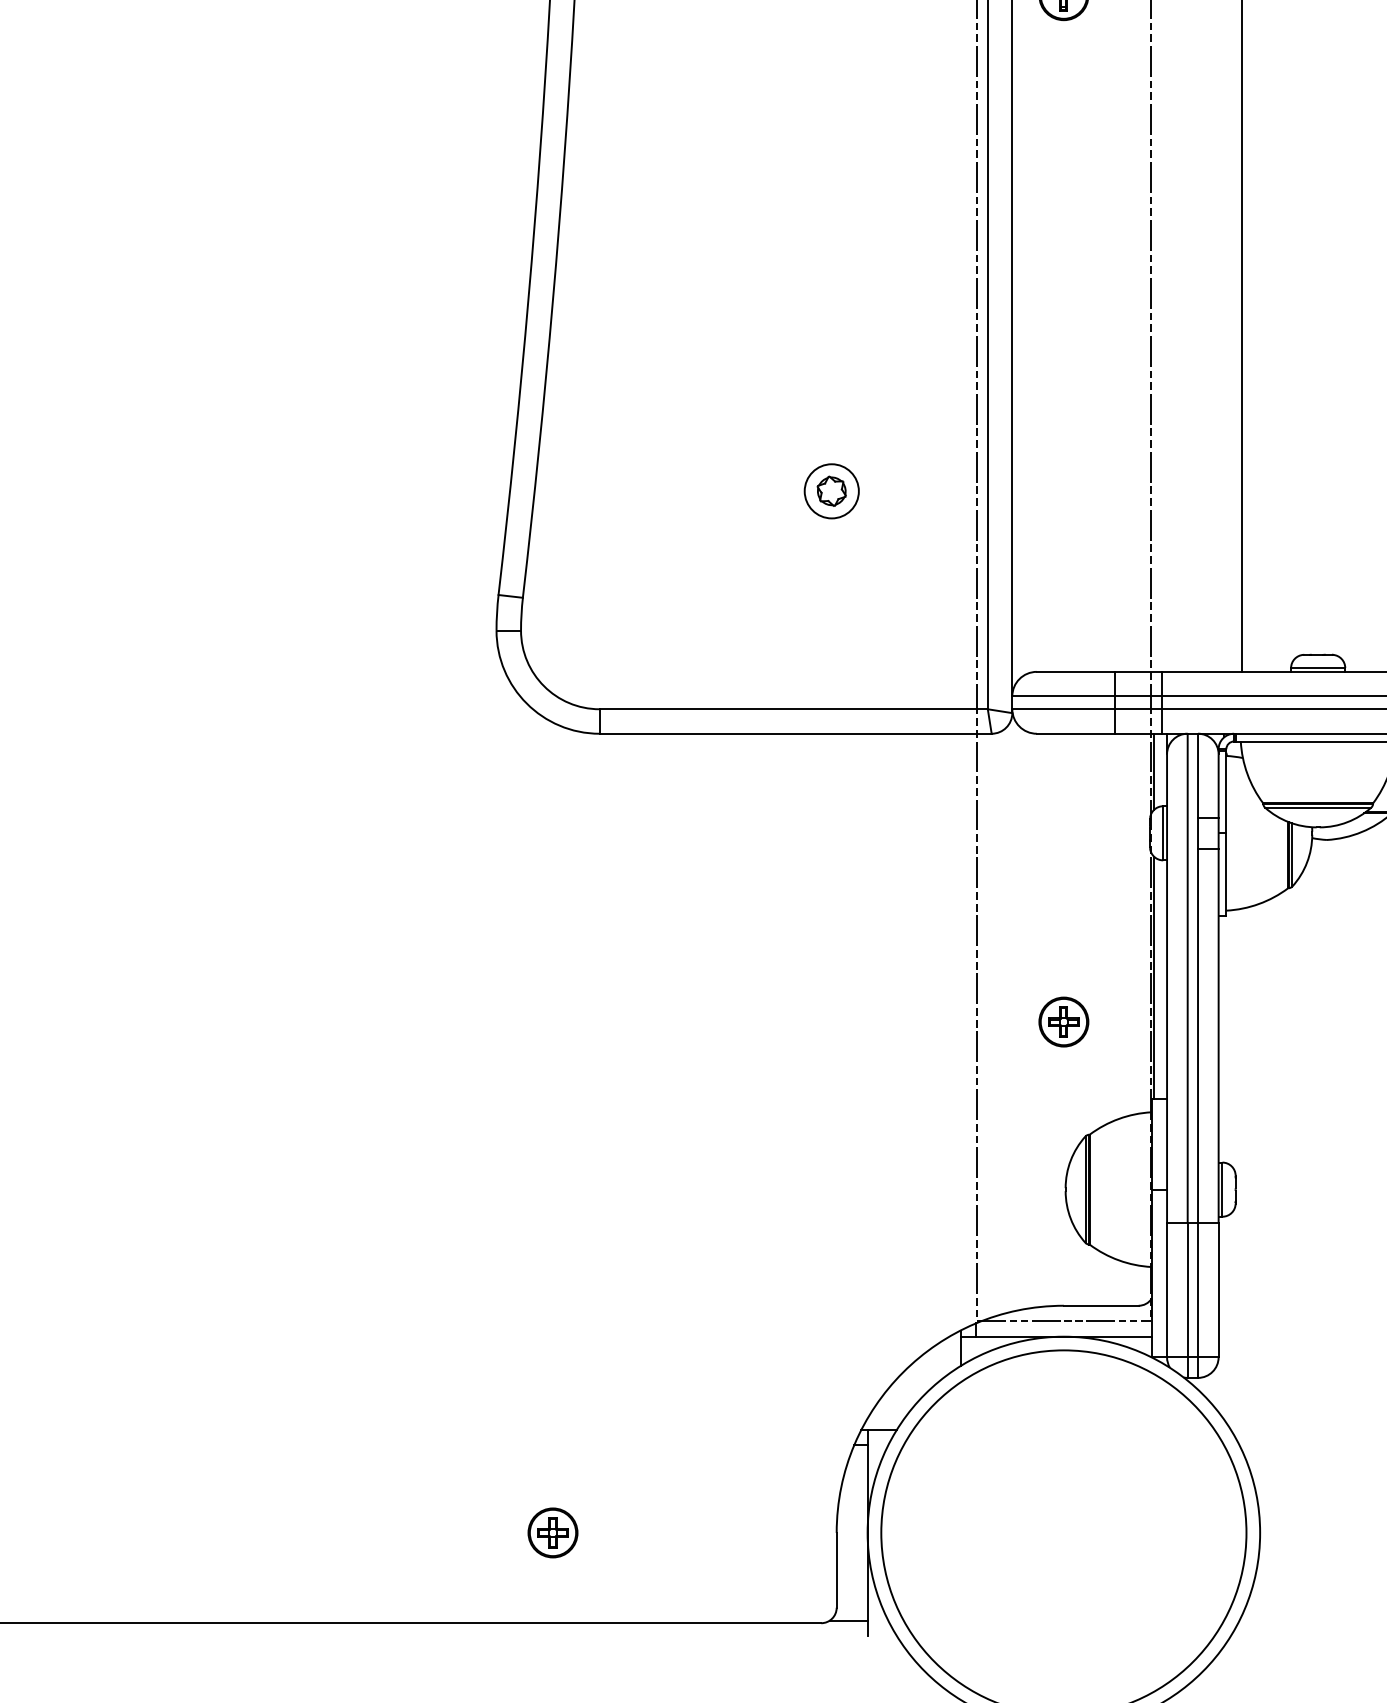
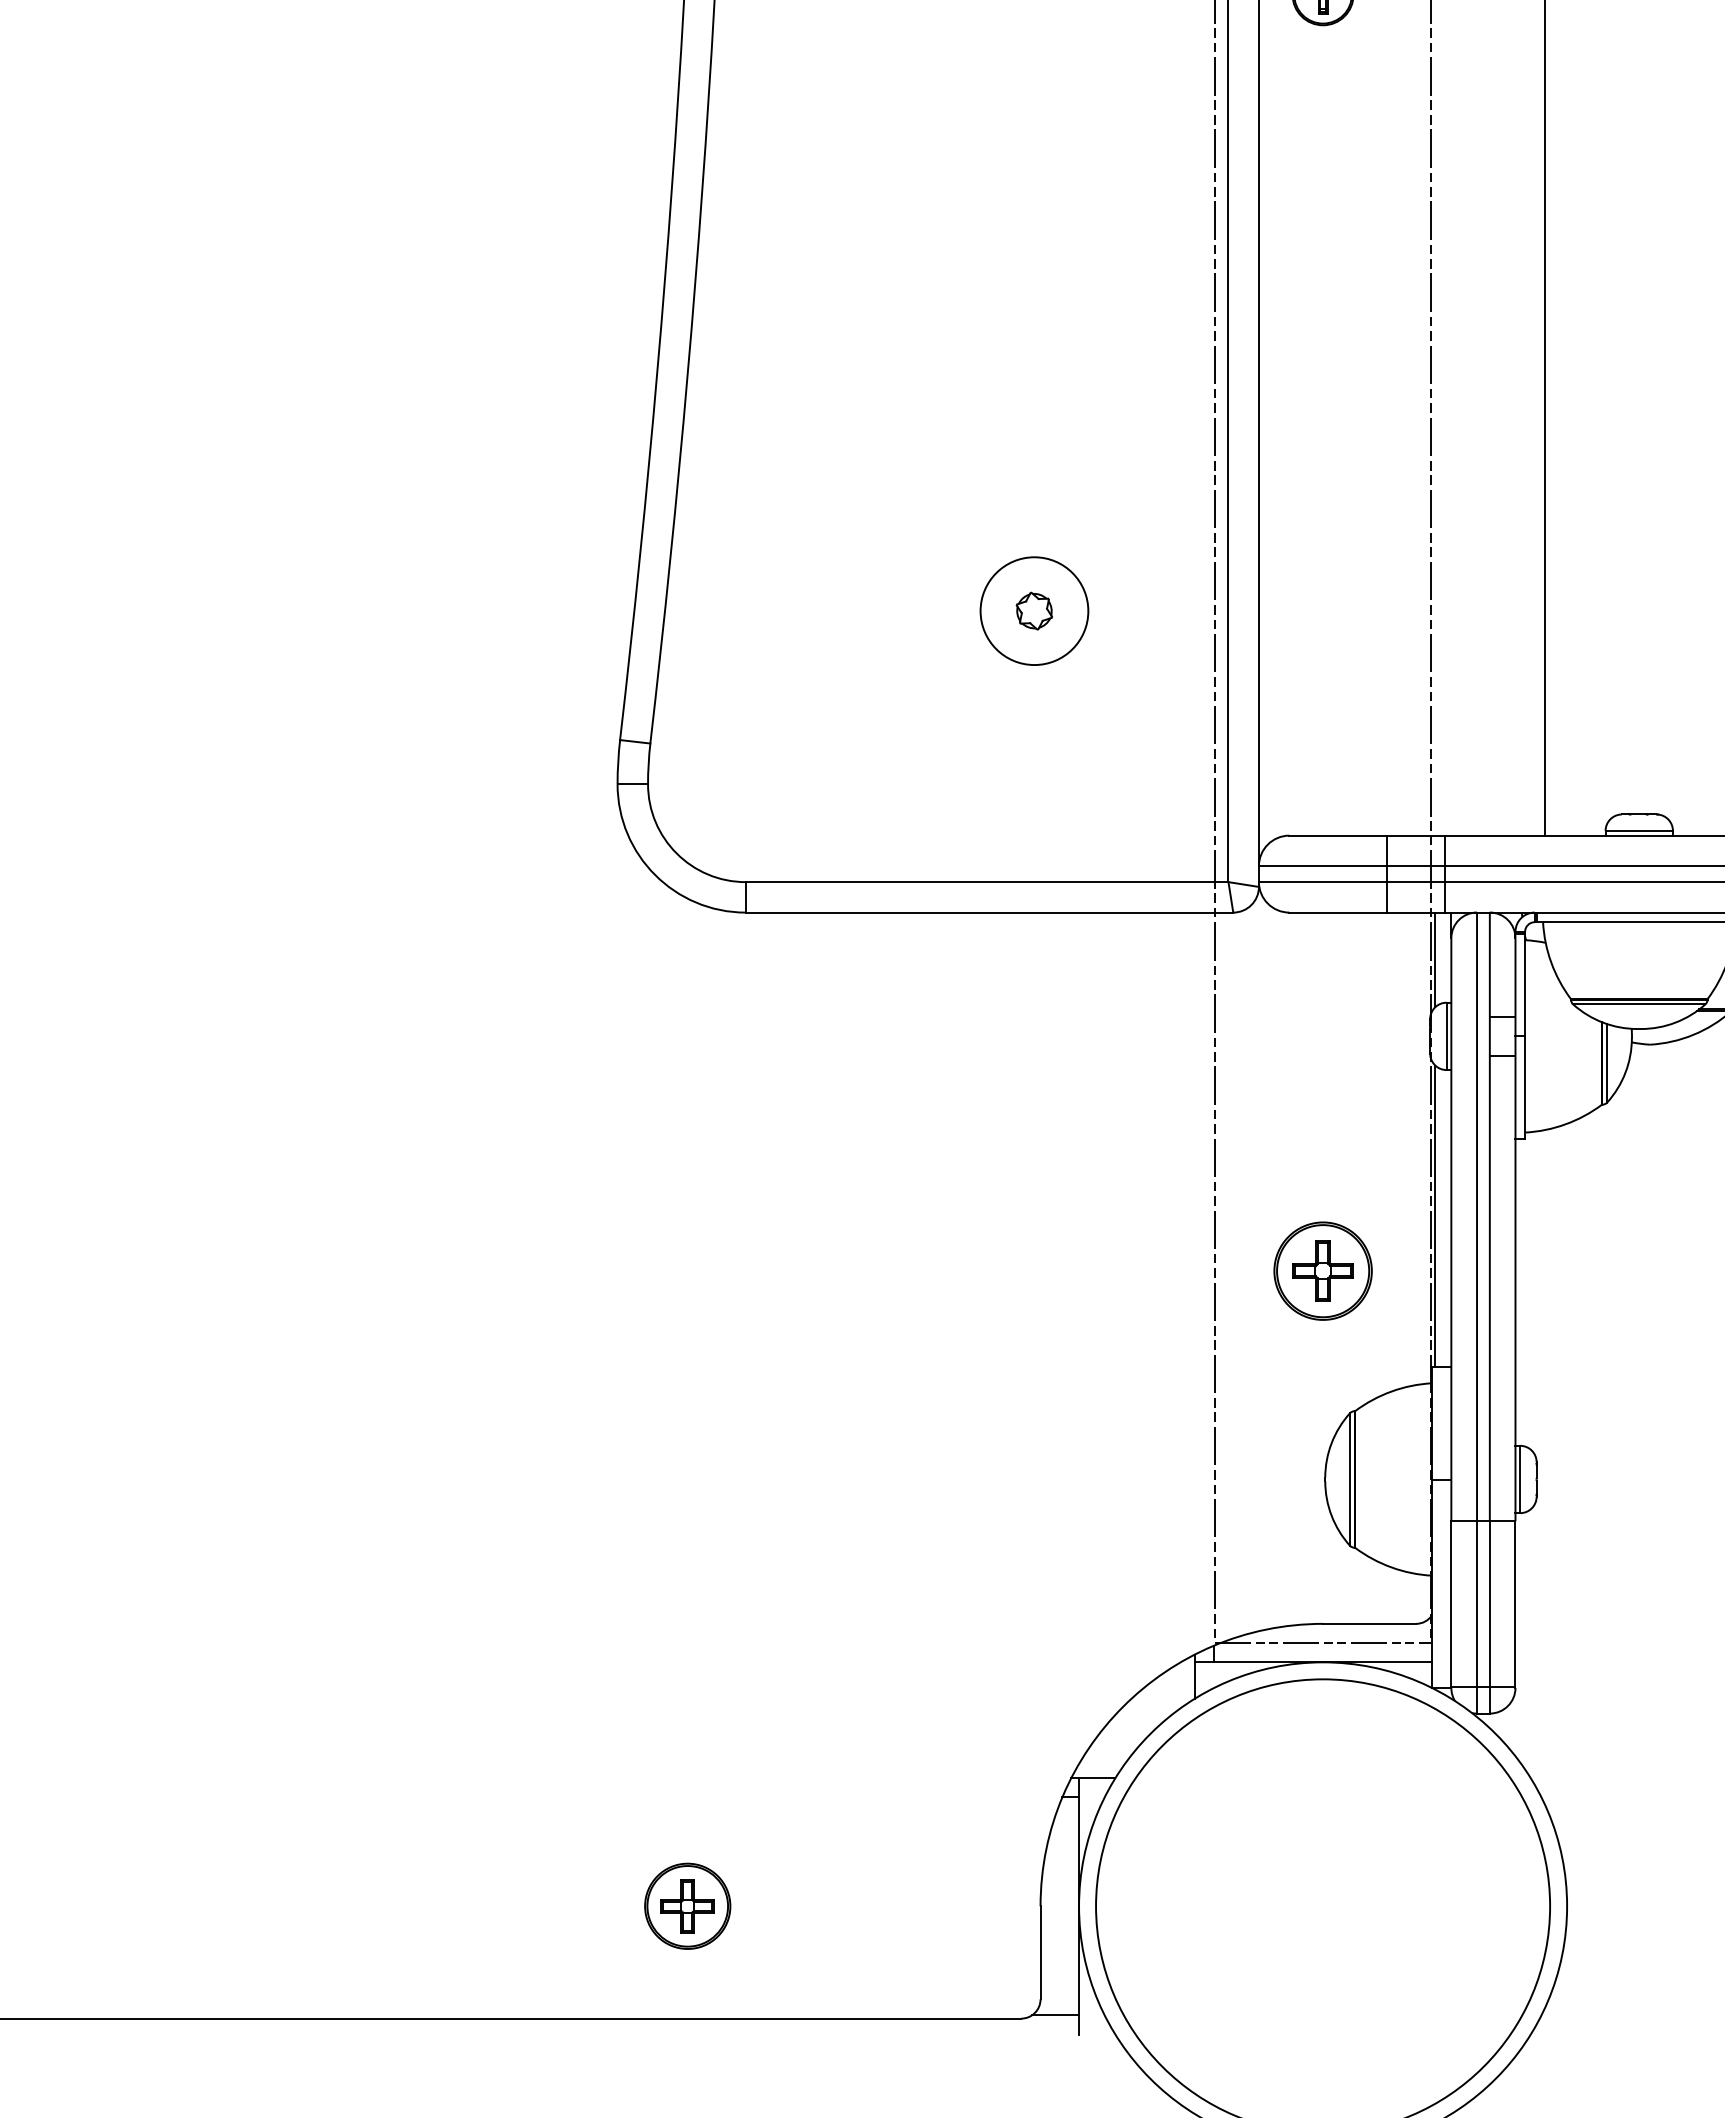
circle: (831, 490) -> (1034, 610), size x1.6
part: (1063, 1021) -> (1322, 1270), size x1.6
part: (552, 1533) -> (687, 1906), size x1.4

